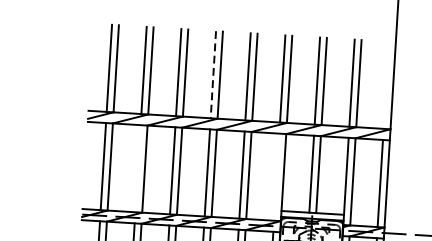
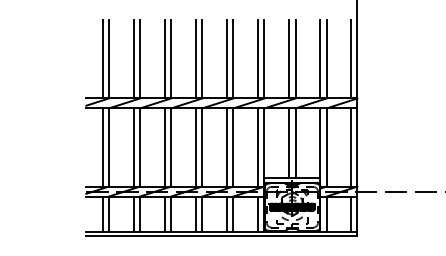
line: (213, 74) -> (196, 59), dashed -> solid
line: (386, 85) -> (351, 59), added
line: (137, 168) -> (133, 147), added
line: (276, 177) -> (258, 147), added

